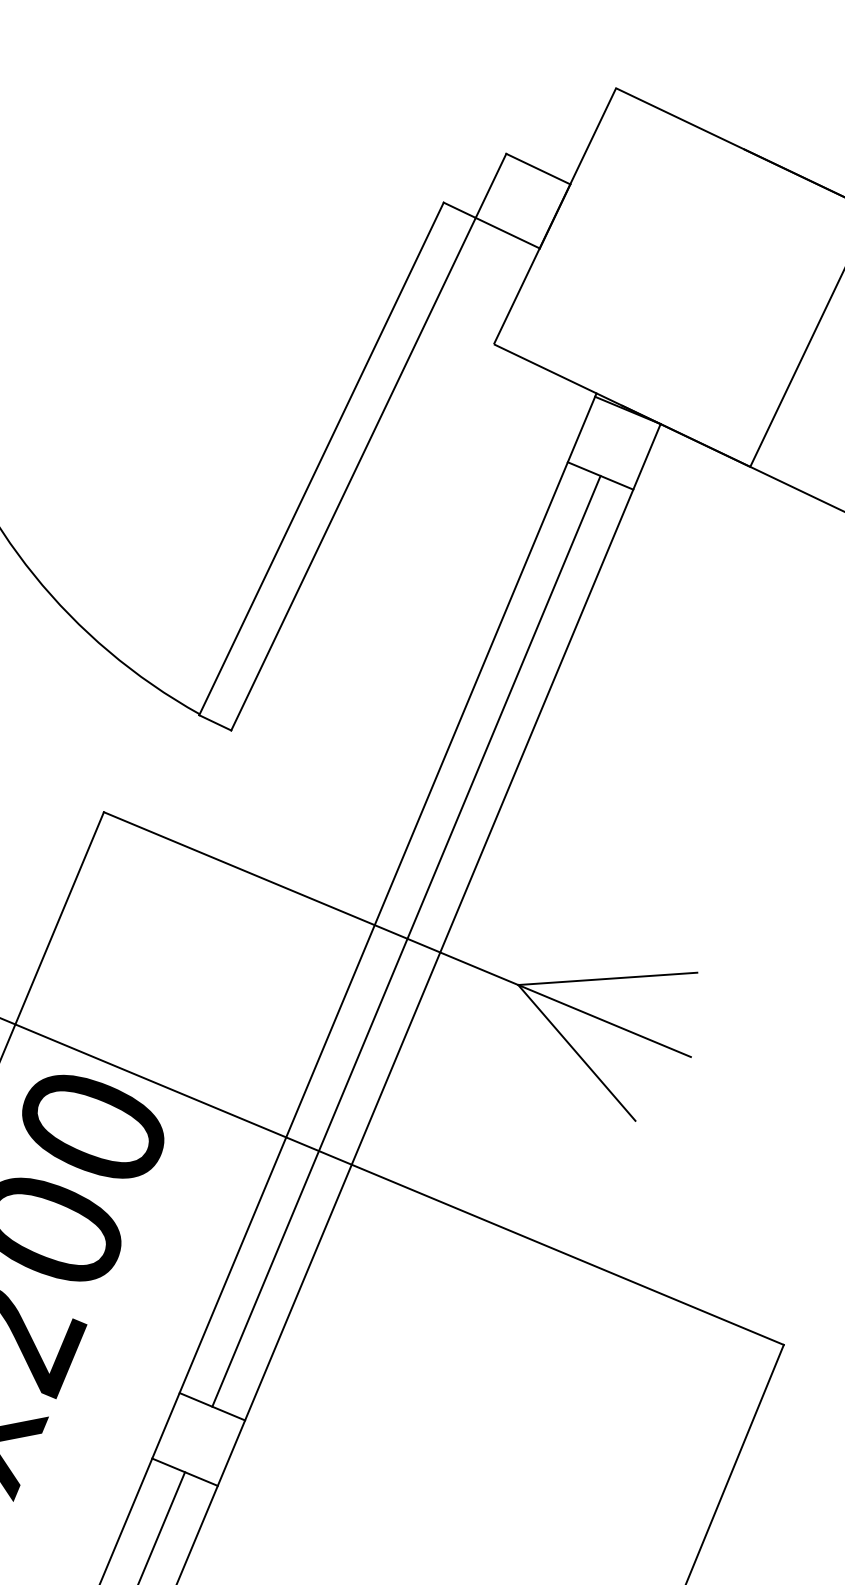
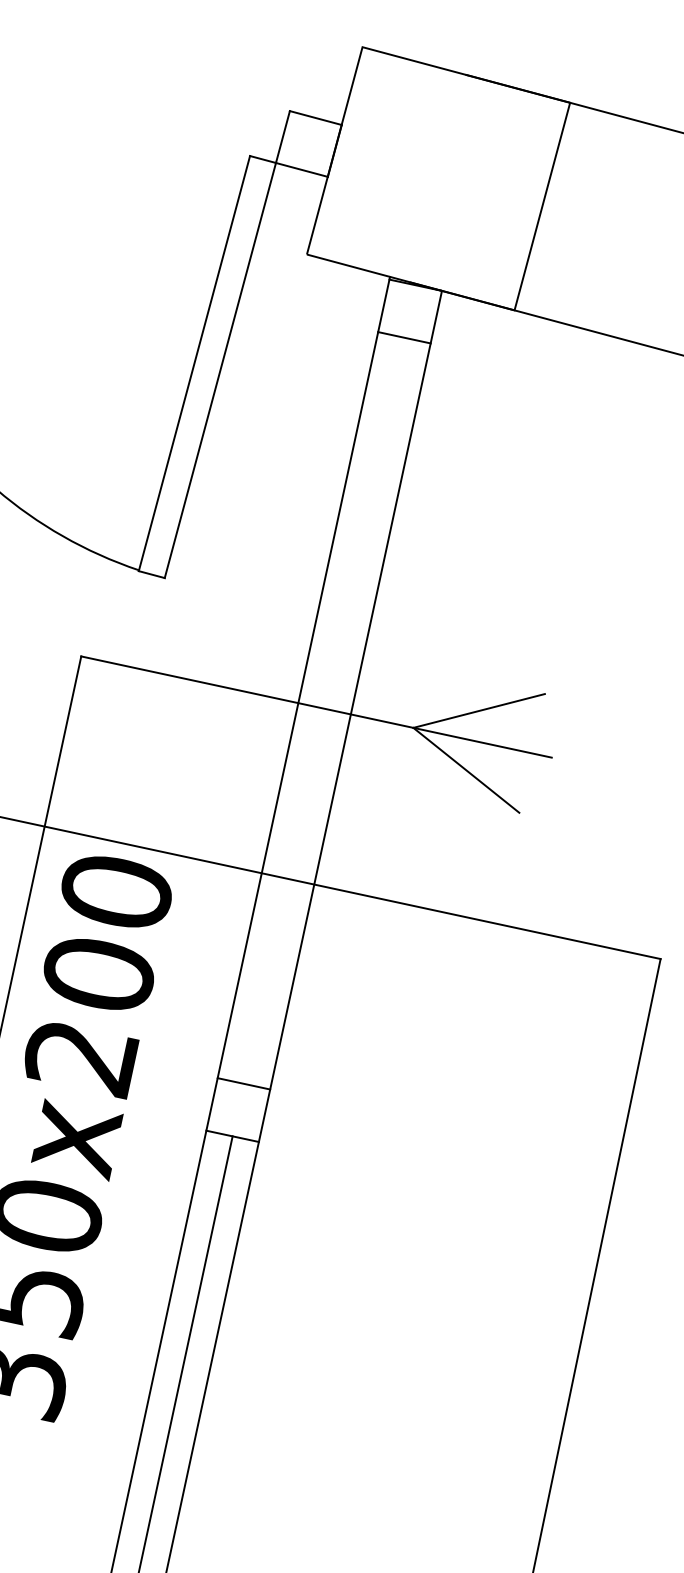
line: (405, 940) -> (323, 710), removed

